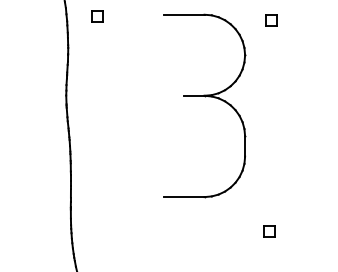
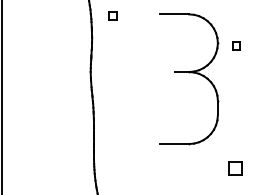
part: (271, 20) -> (236, 45), moved
part: (268, 231) -> (234, 168), size x1.6

